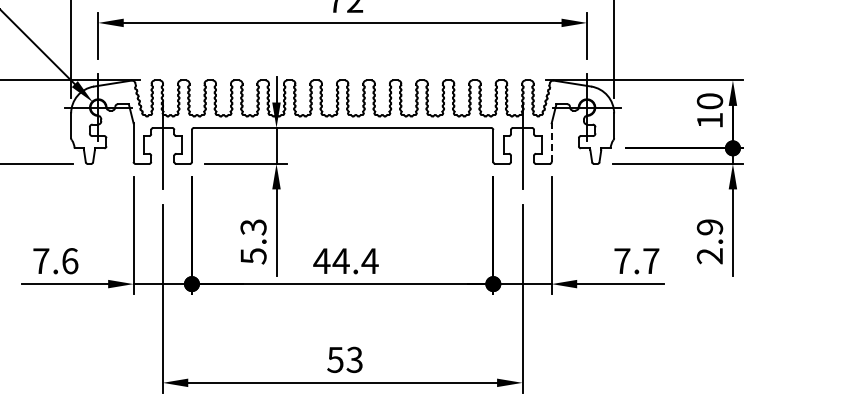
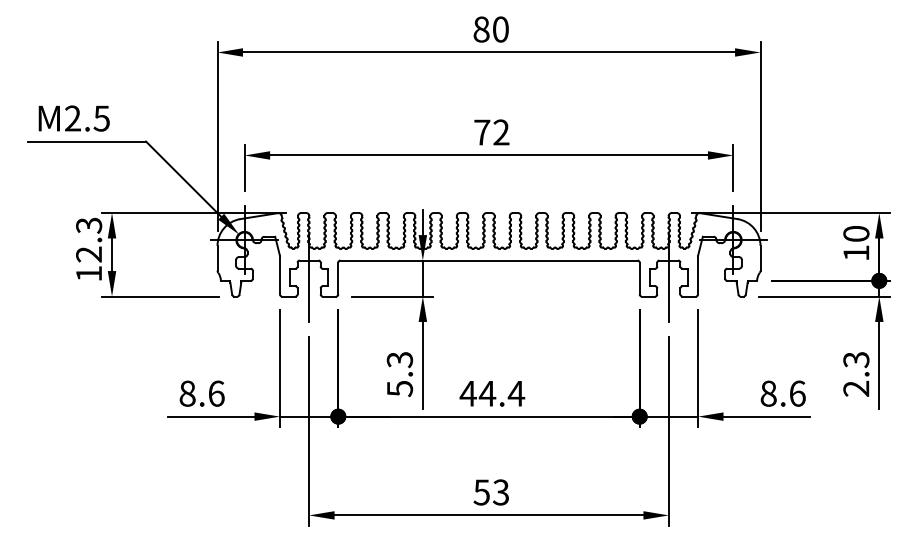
line: (552, 141) -> (698, 274), dashed -> solid
text: (710, 227) -> (856, 360), 2.9 -> 2.3
text: (41, 260) -> (187, 393), 7.6 -> 8.6
text: (636, 260) -> (782, 393), 7.7 -> 8.6

